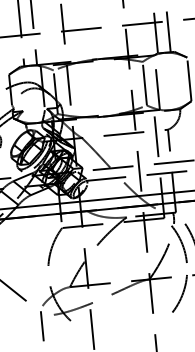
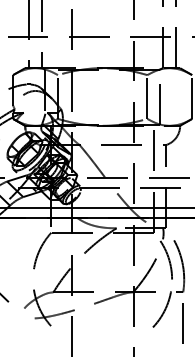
line: (42, 326) -> (22, 328), removed

